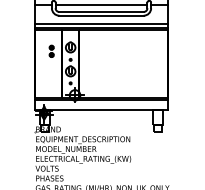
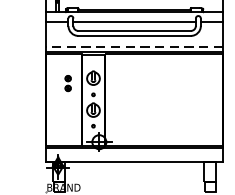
line: (101, 23) -> (134, 46), solid -> dashed

